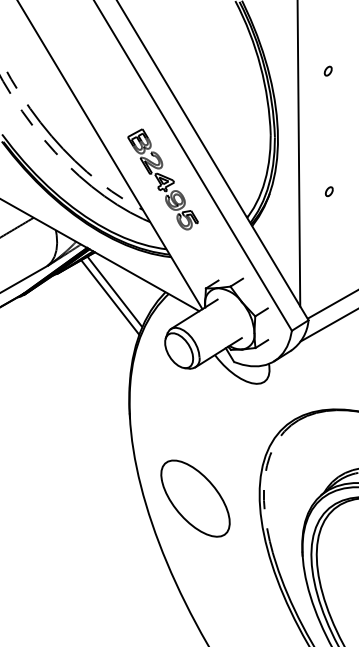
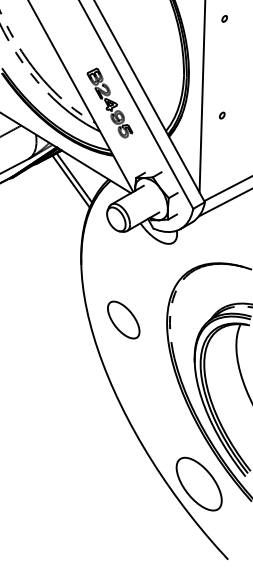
part: (327, 70) -> (224, 18), moved
part: (195, 497) -> (123, 319), size x0.7

